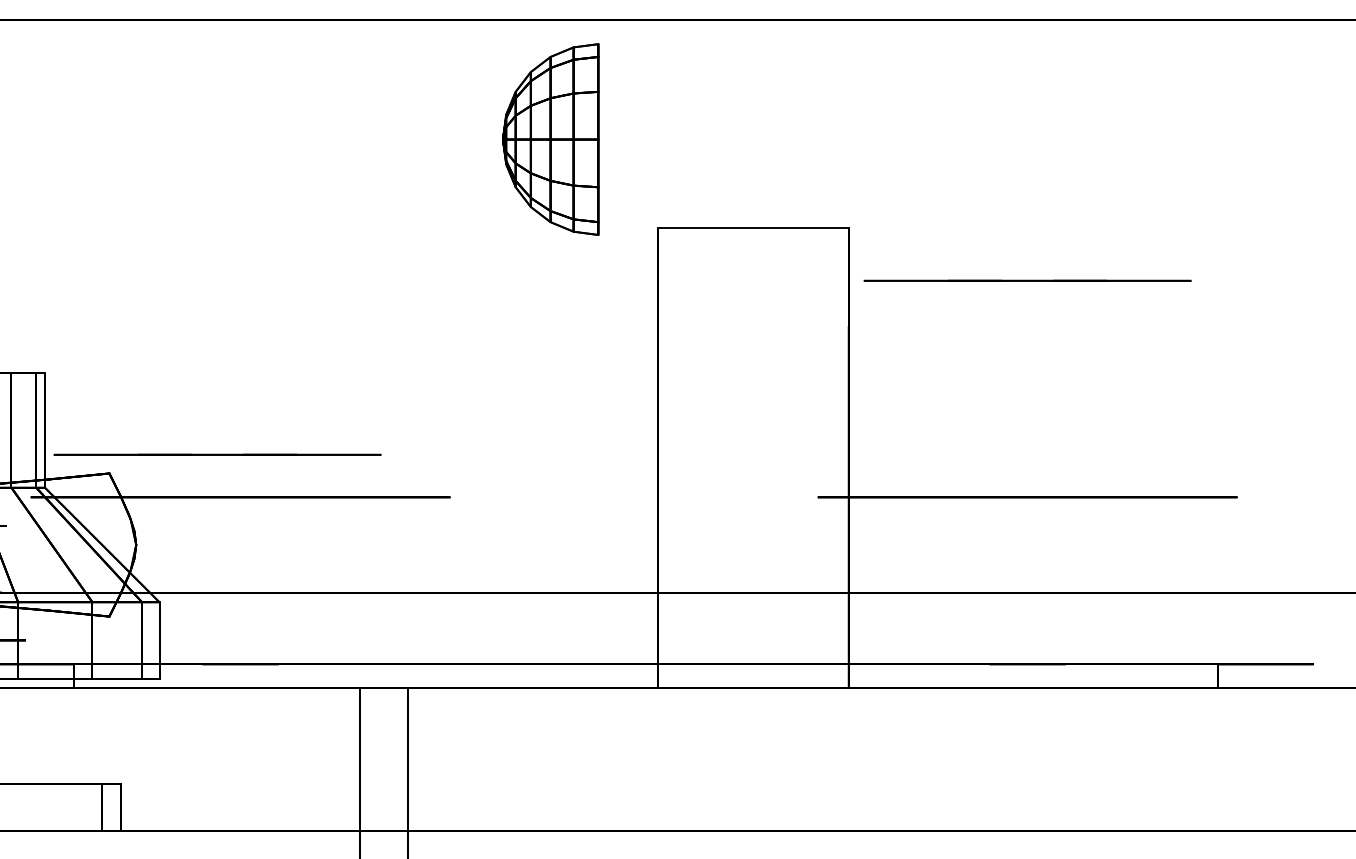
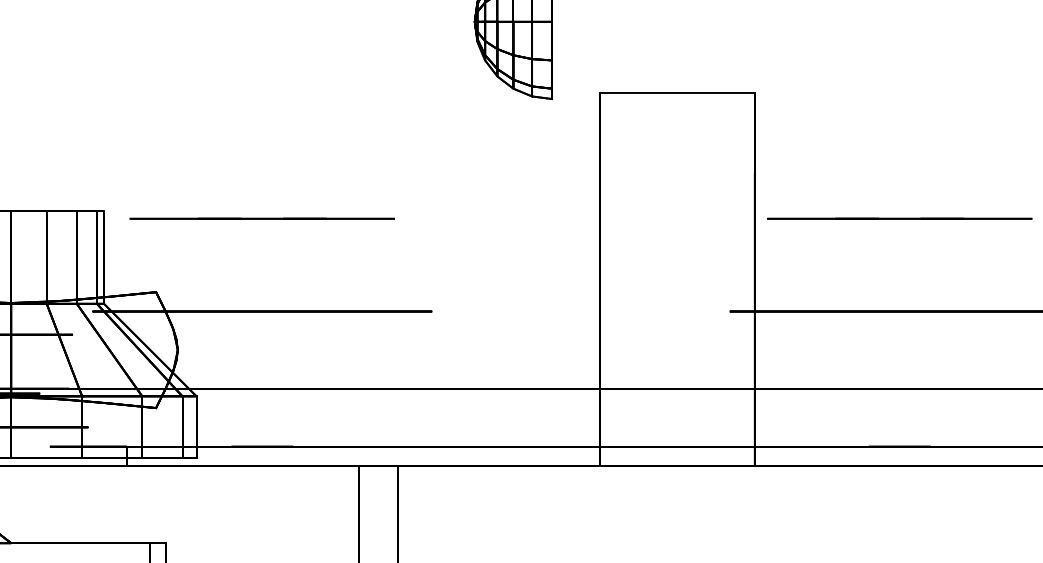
line: (1027, 280) -> (899, 218), moved
line: (217, 454) -> (262, 218), moved

